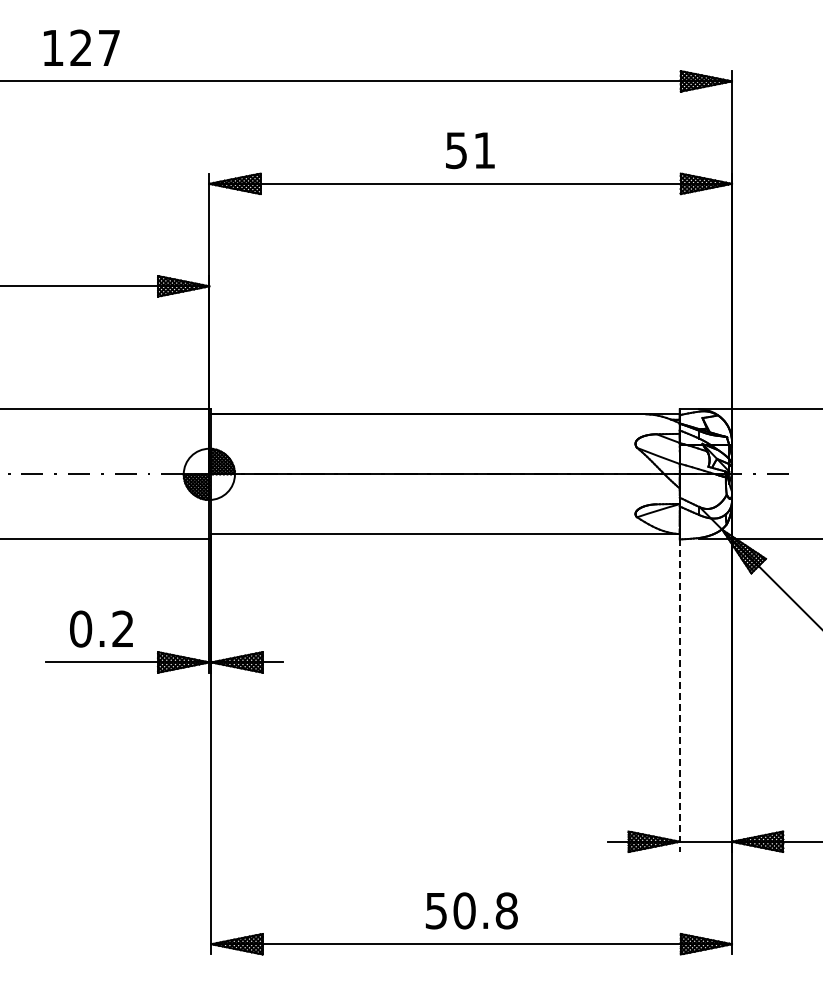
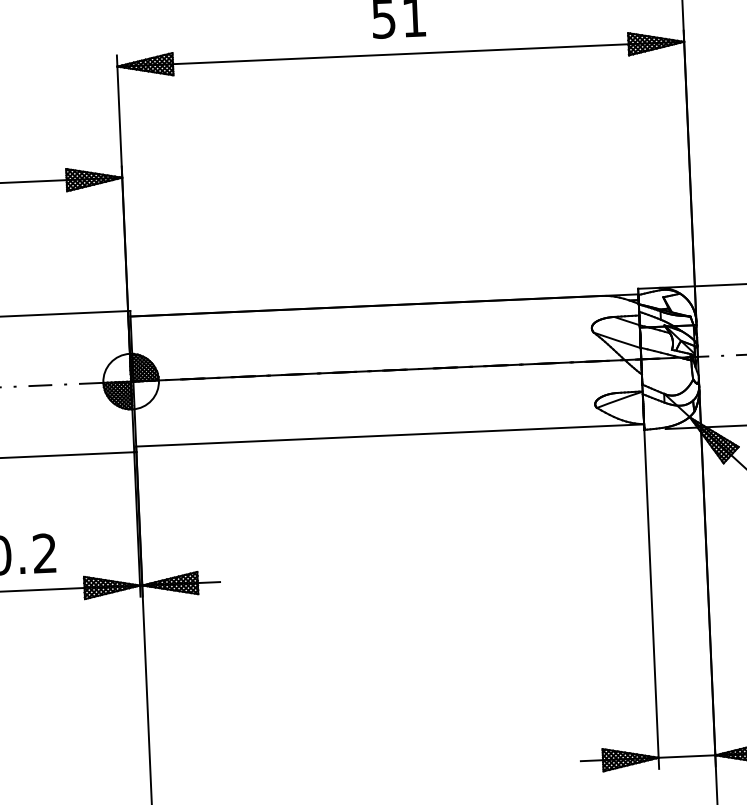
line: (679, 696) -> (651, 600), dashed -> solid

